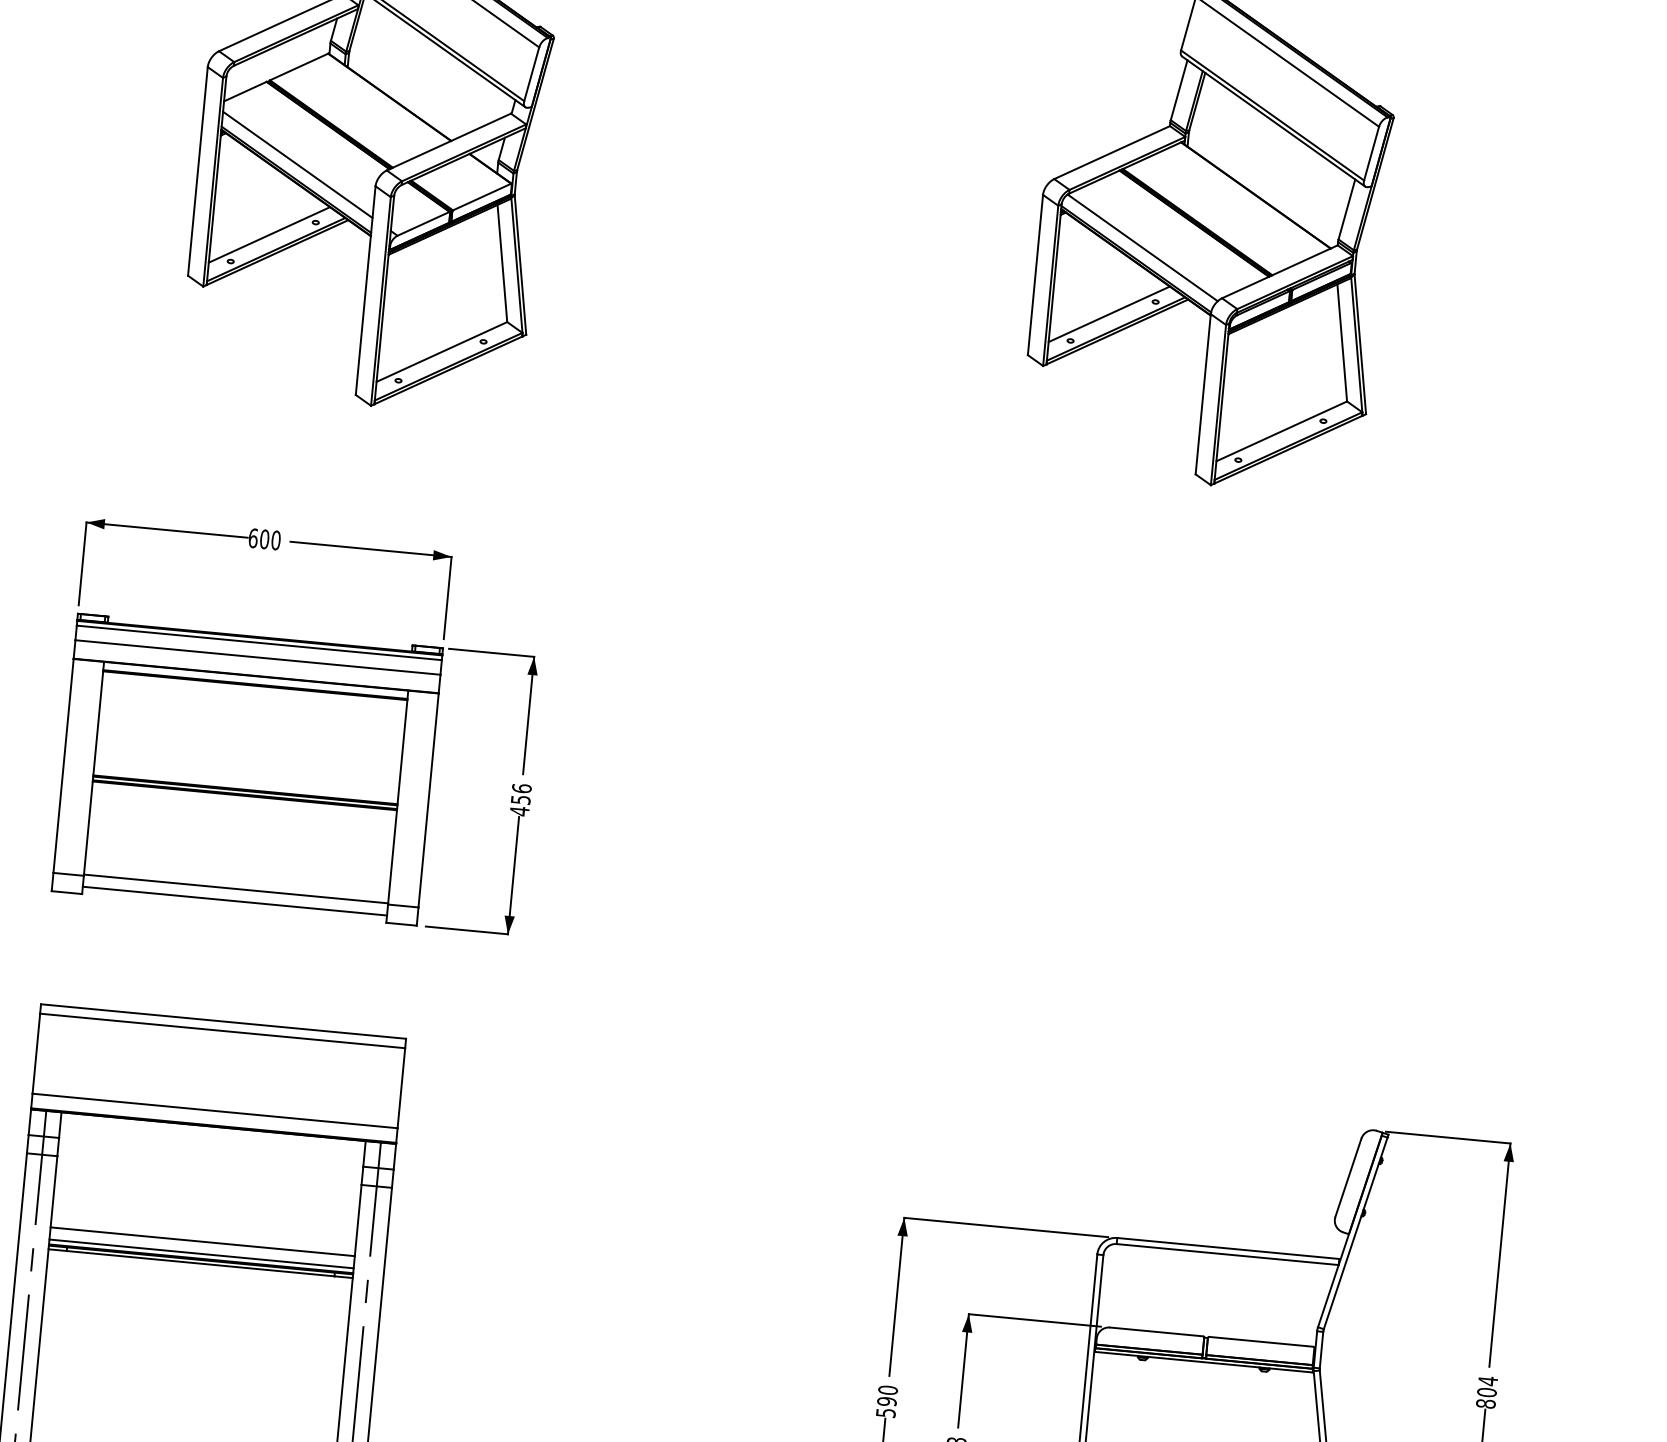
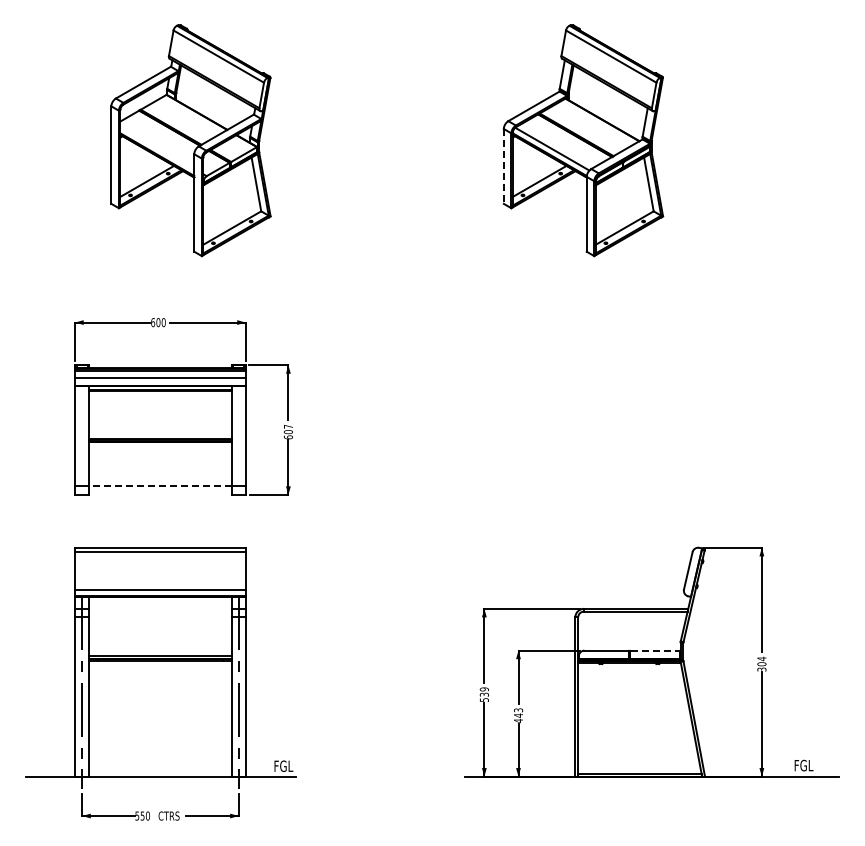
line: (298, 164) -> (157, 147), removed
line: (1034, 275) -> (503, 166), solid -> dashed
text: (521, 798) -> (288, 431), 456 -> 607
line: (234, 888) -> (159, 485), solid -> dashed
line: (234, 901) -> (160, 491), removed
line: (202, 1241) -> (160, 650), removed
line: (1262, 1341) -> (655, 650), solid -> dashed
text: (887, 1394) -> (484, 691), 590 -> 539
text: (1485, 1403) -> (761, 669), 804 -> 304

